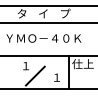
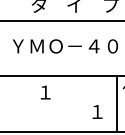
line: (35, 75) -> (61, 108), removed

